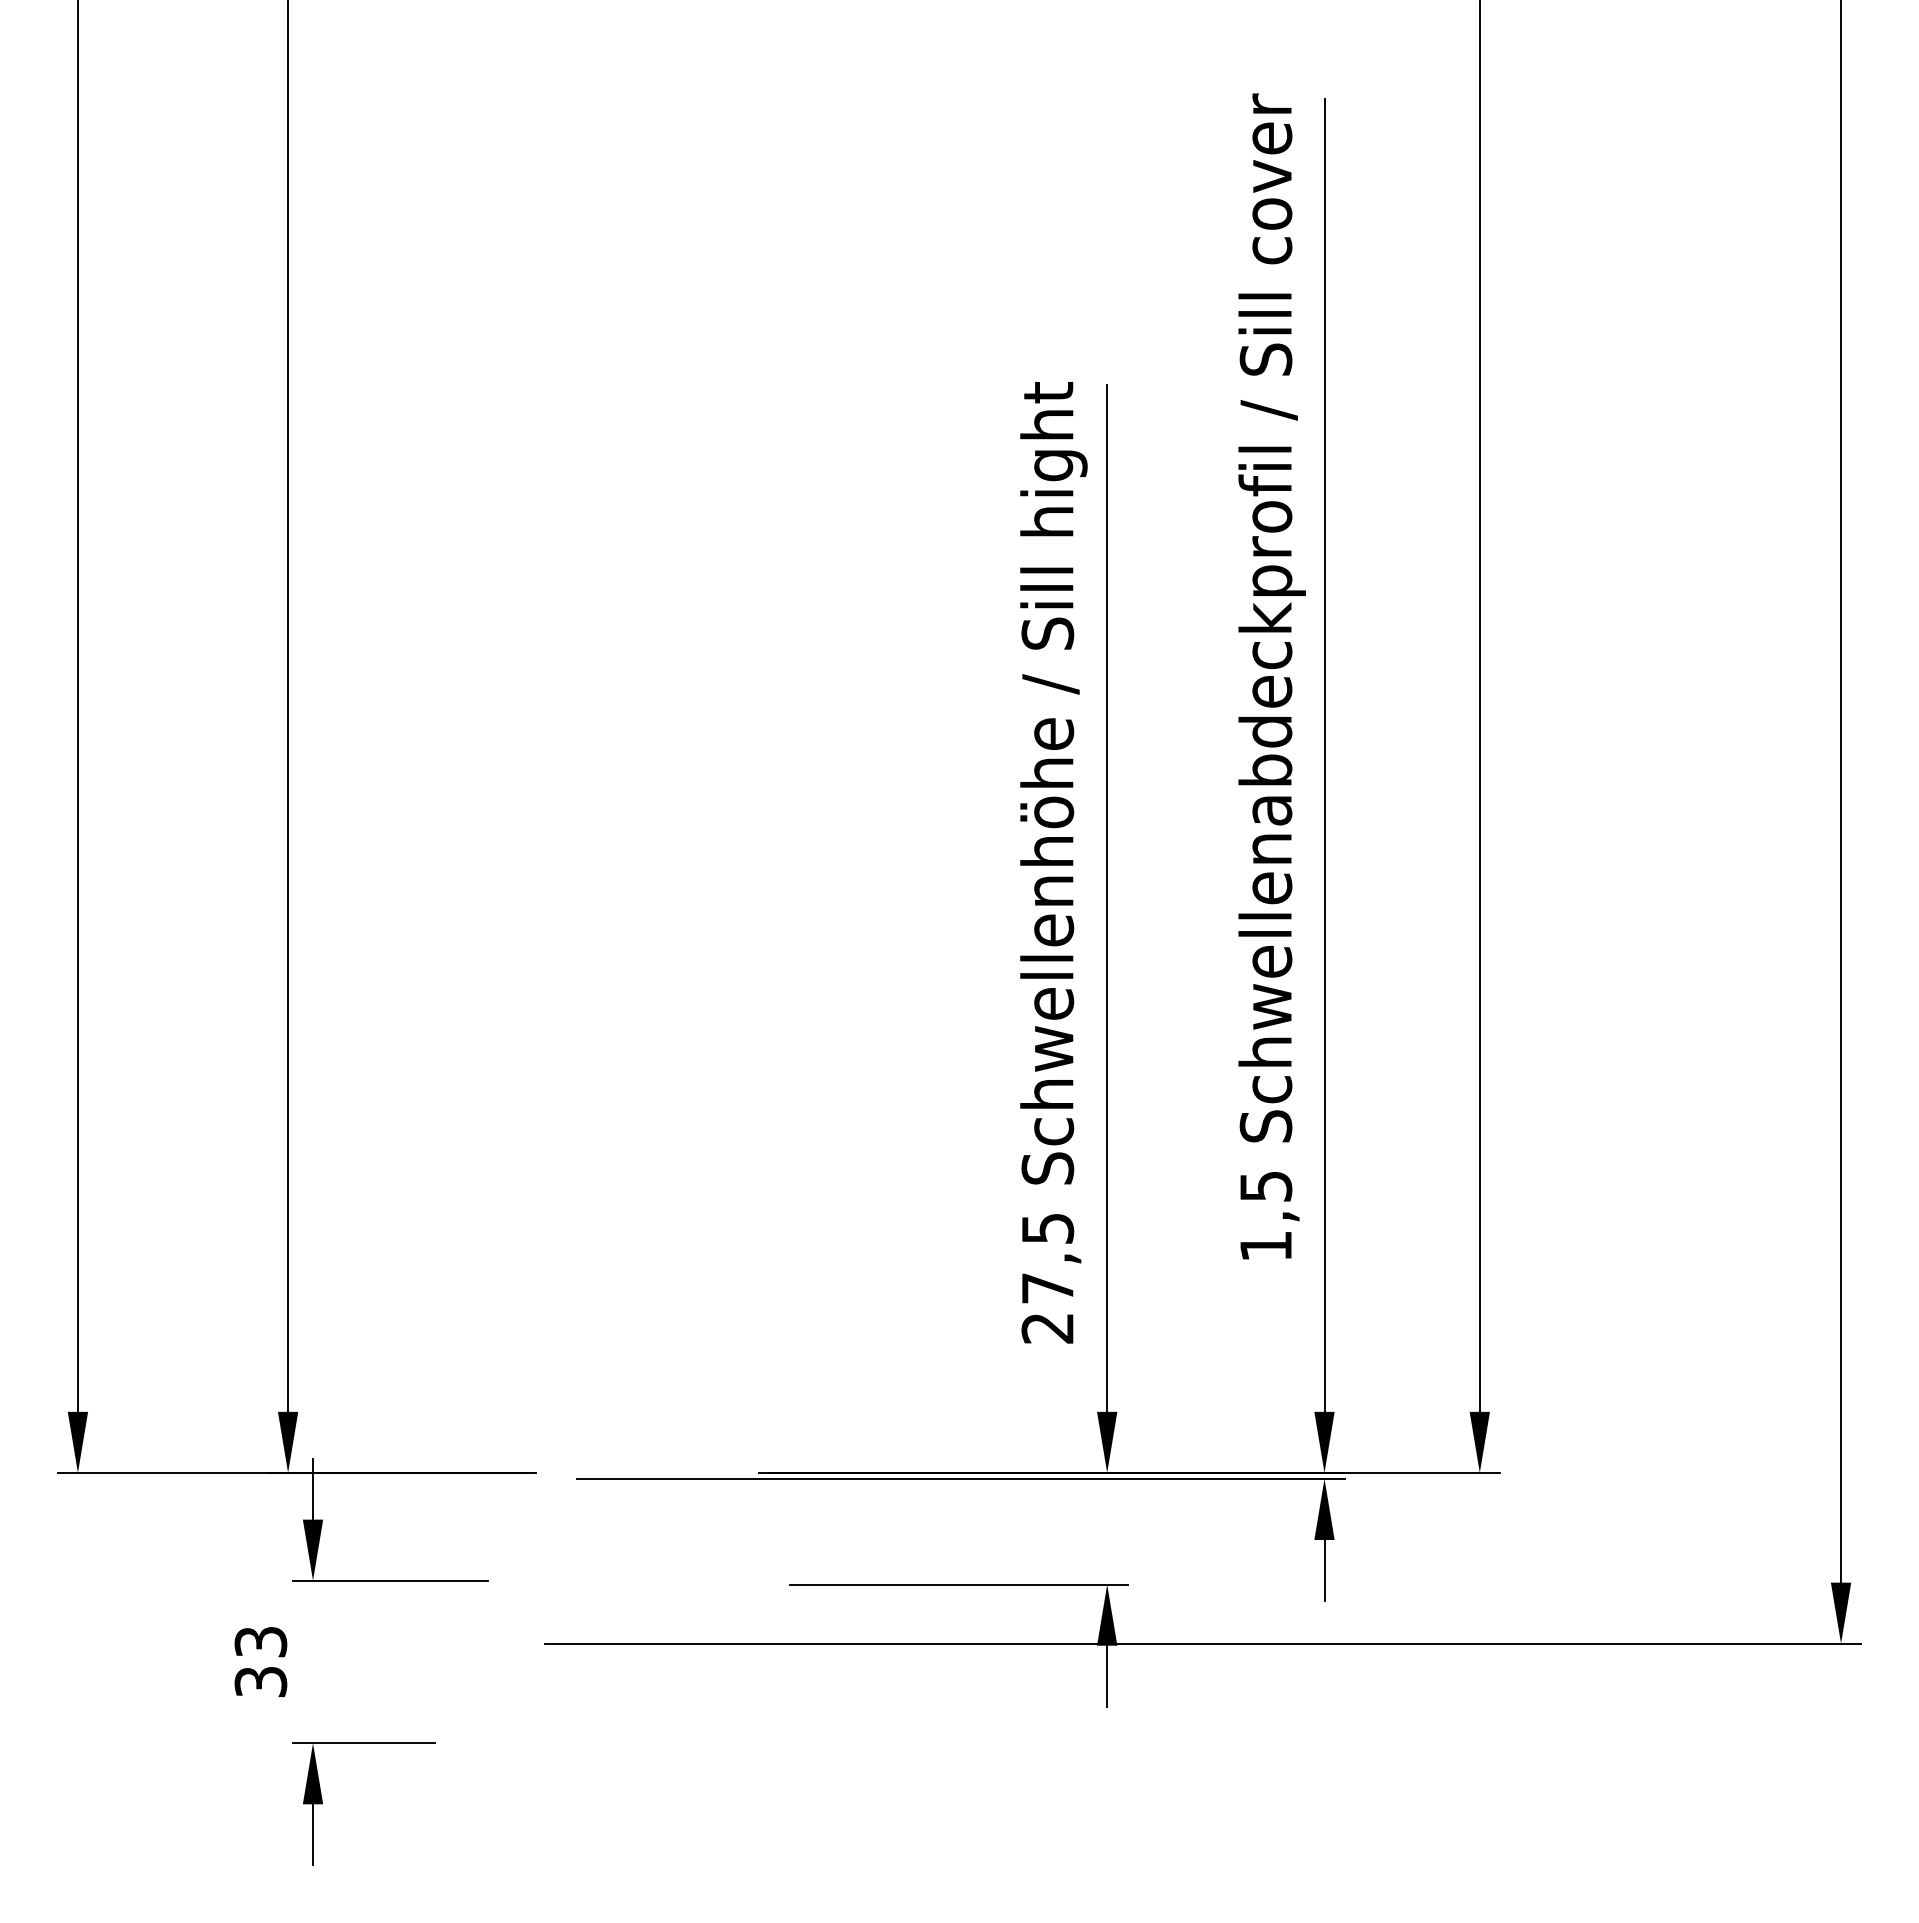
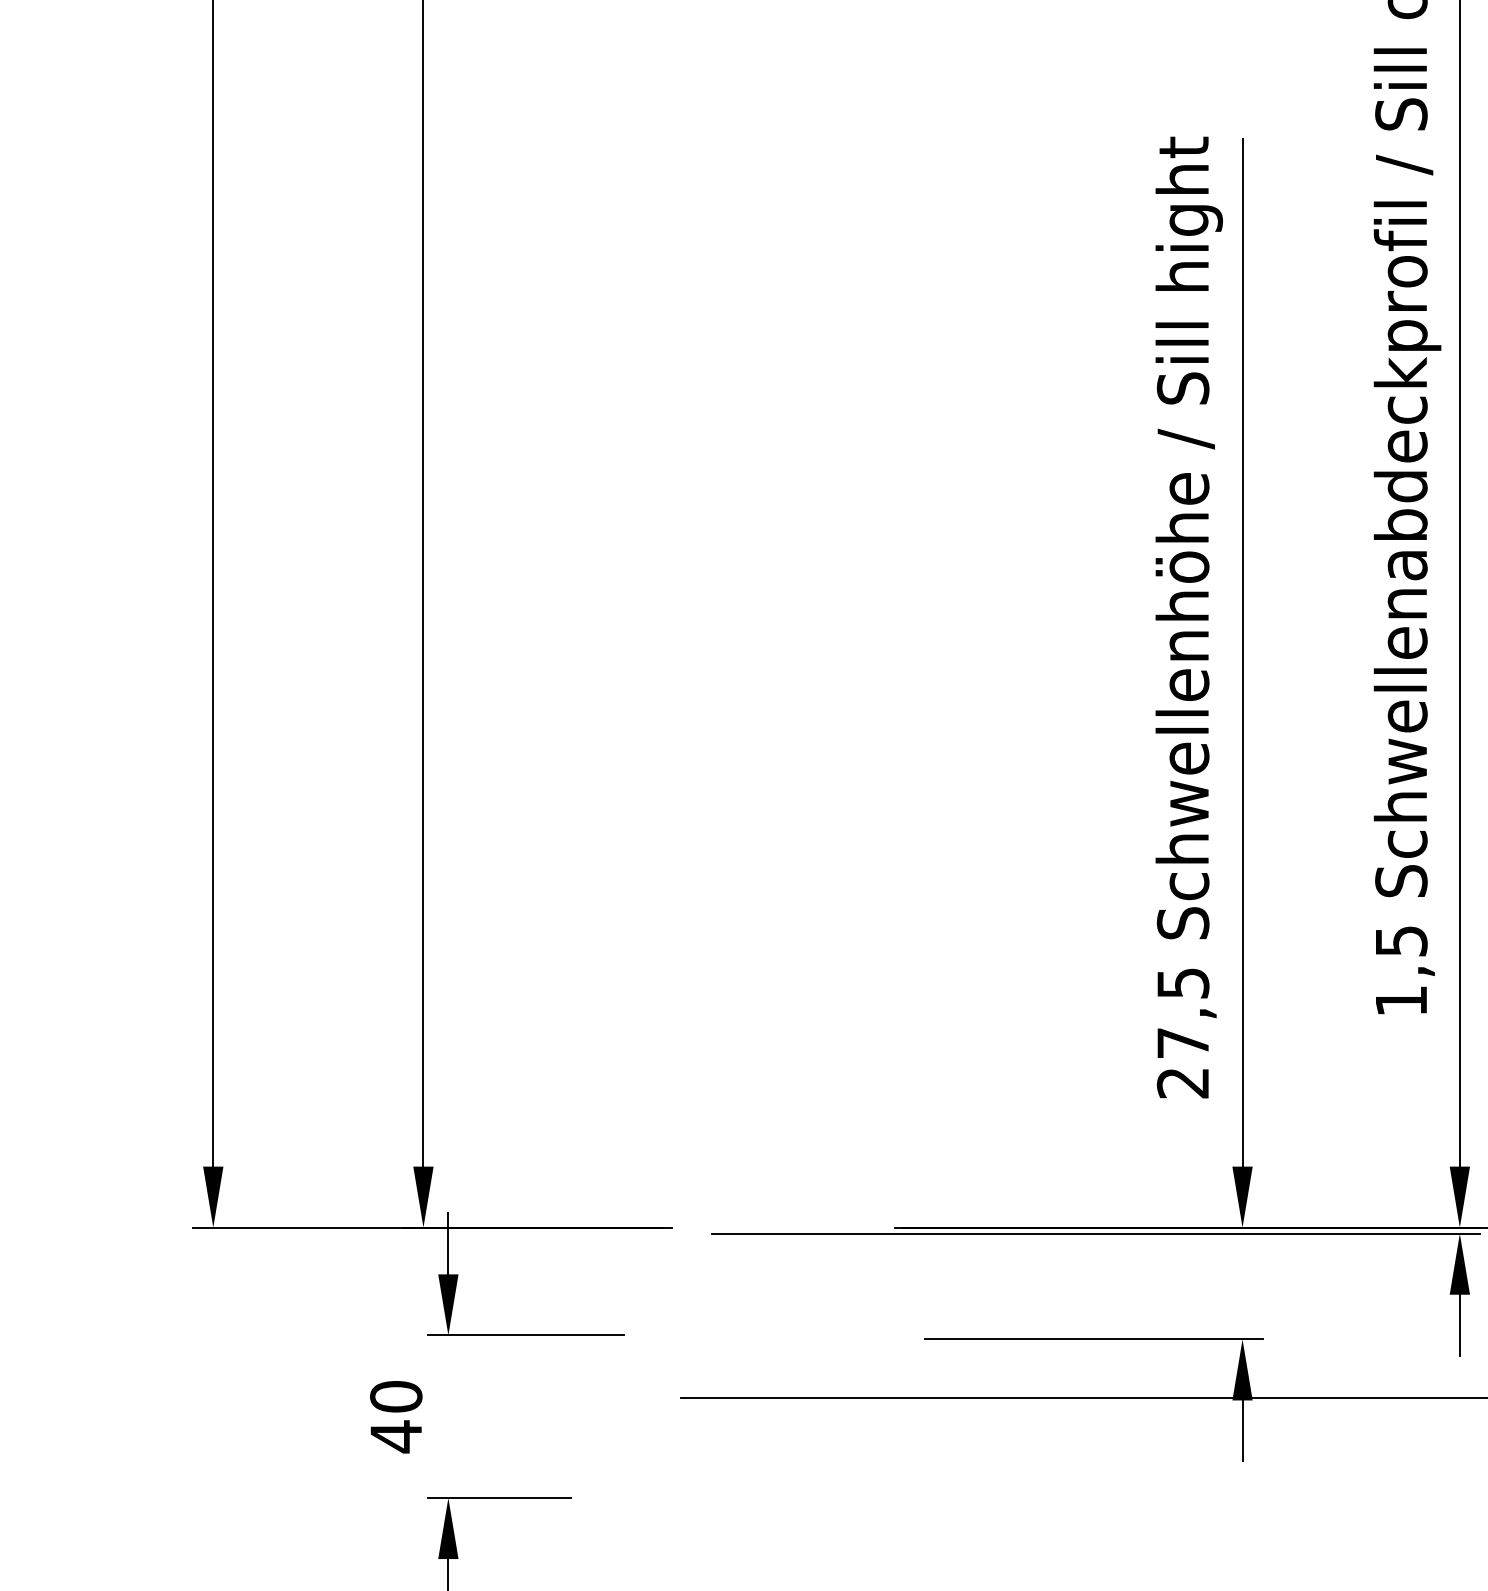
text: (260, 1662) -> (395, 1417), 33 -> 40

